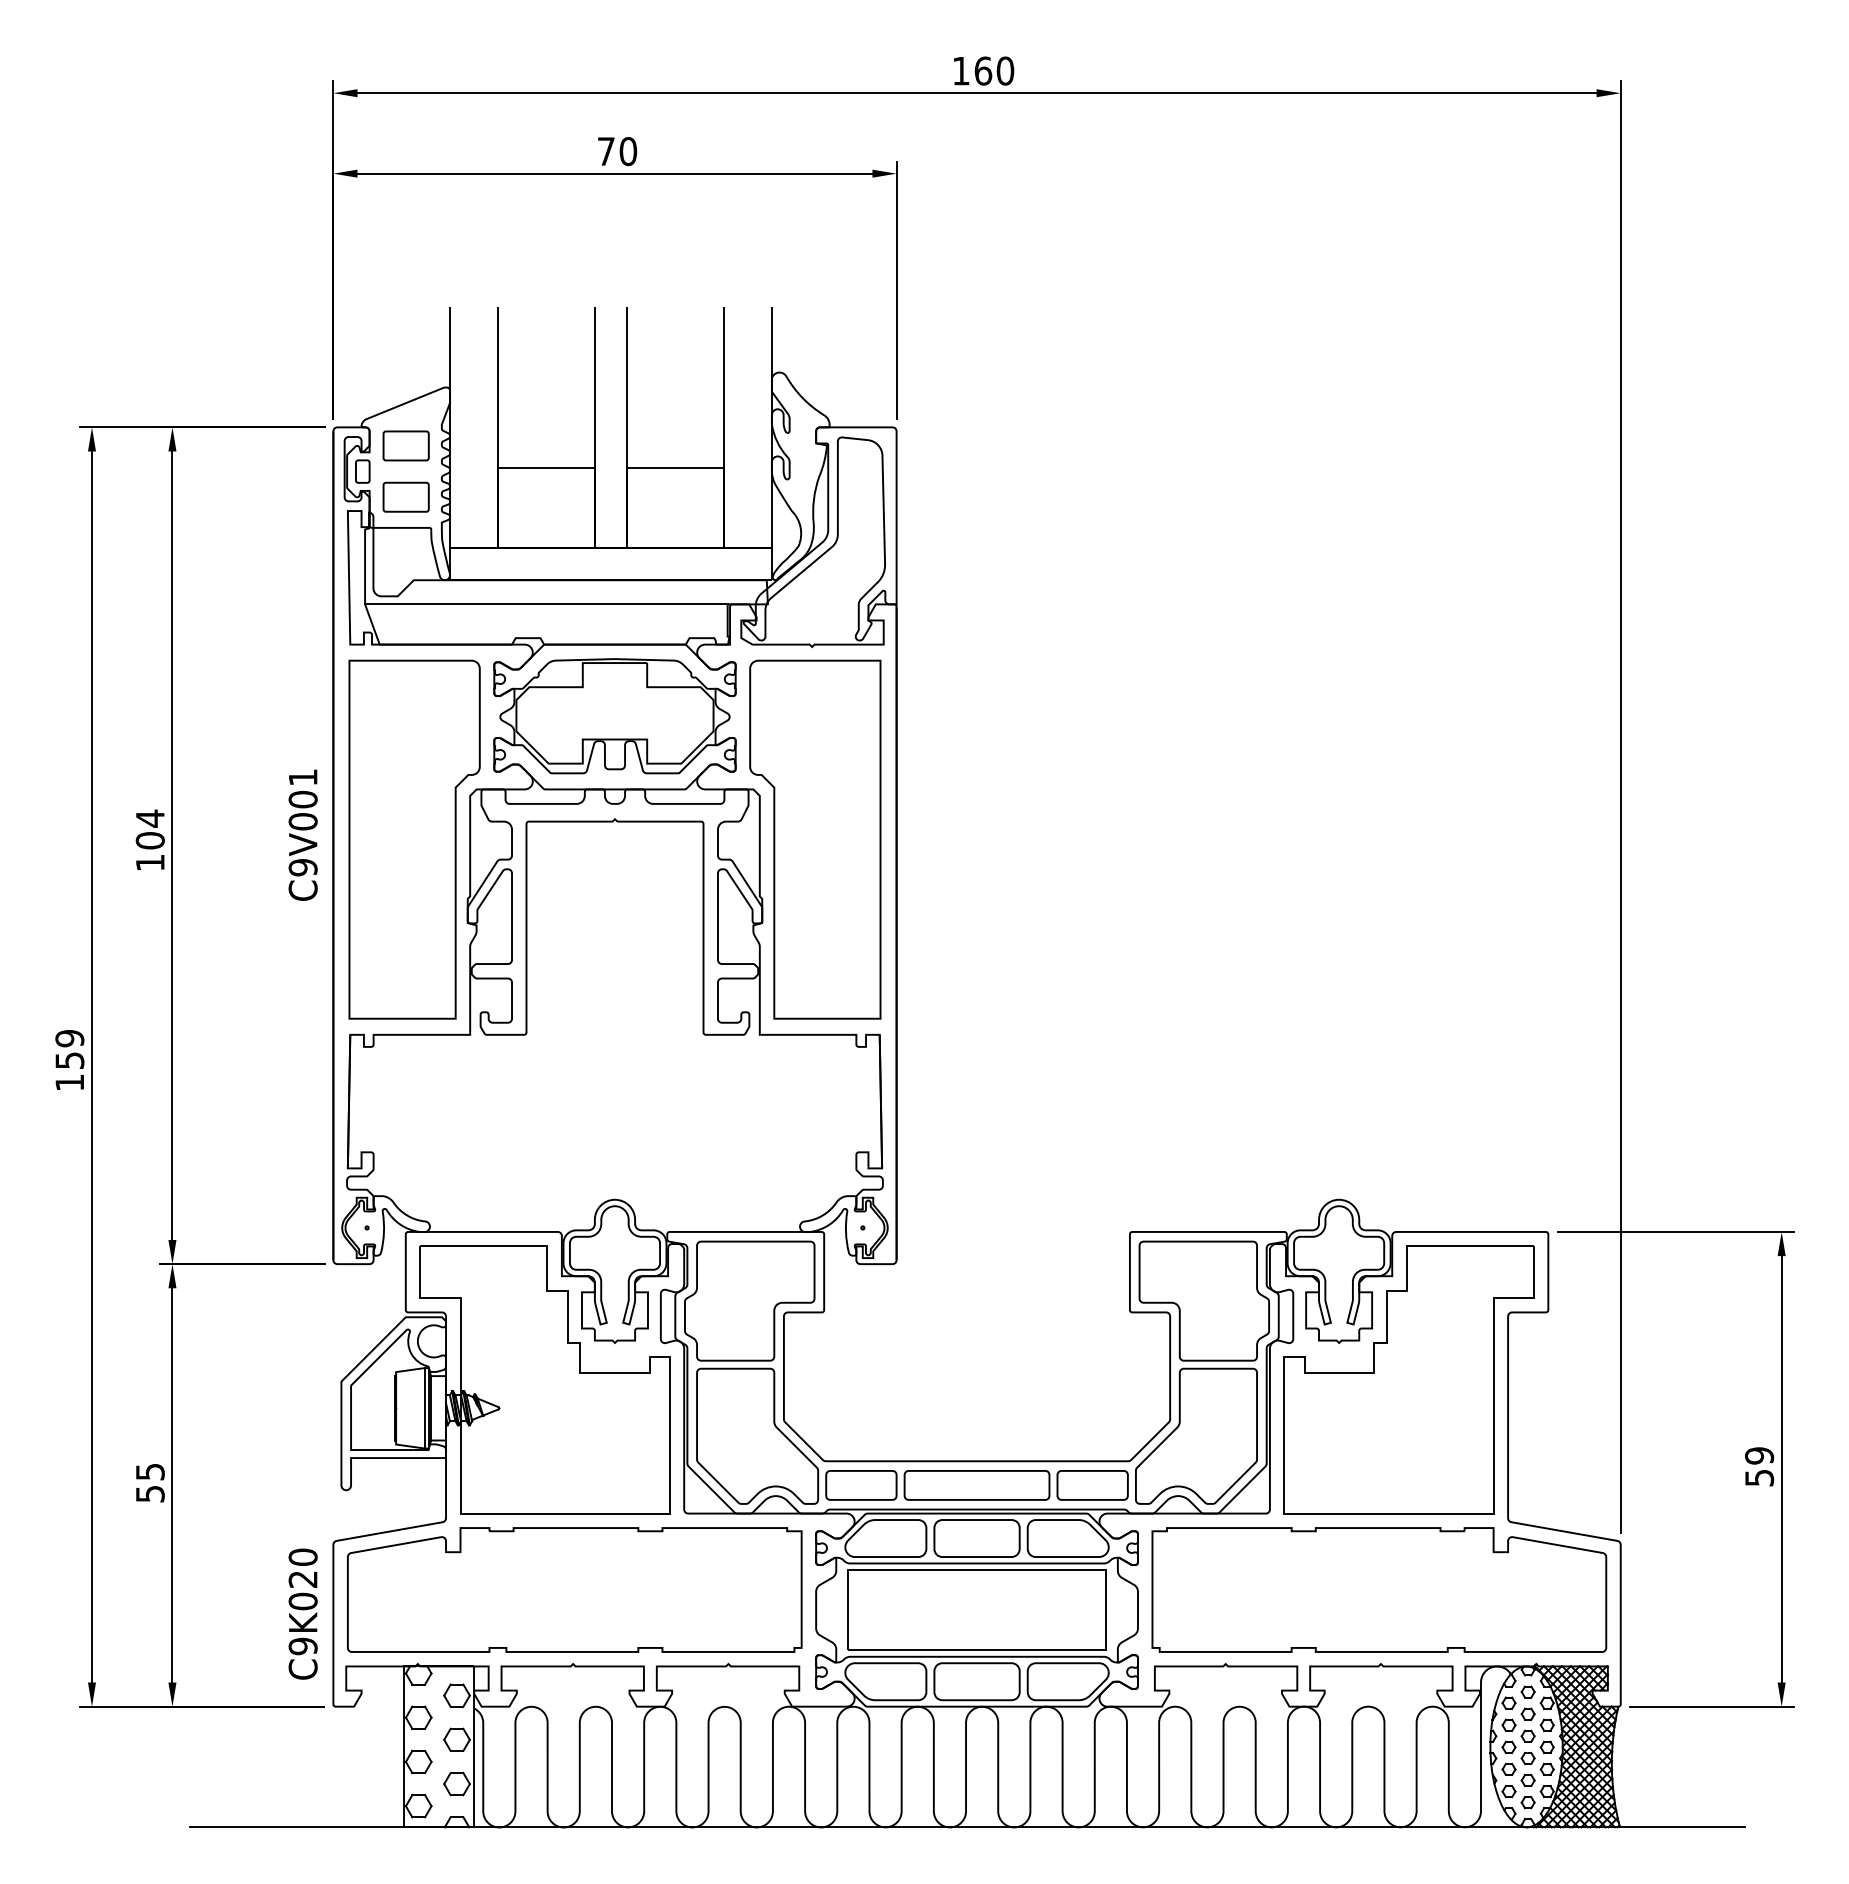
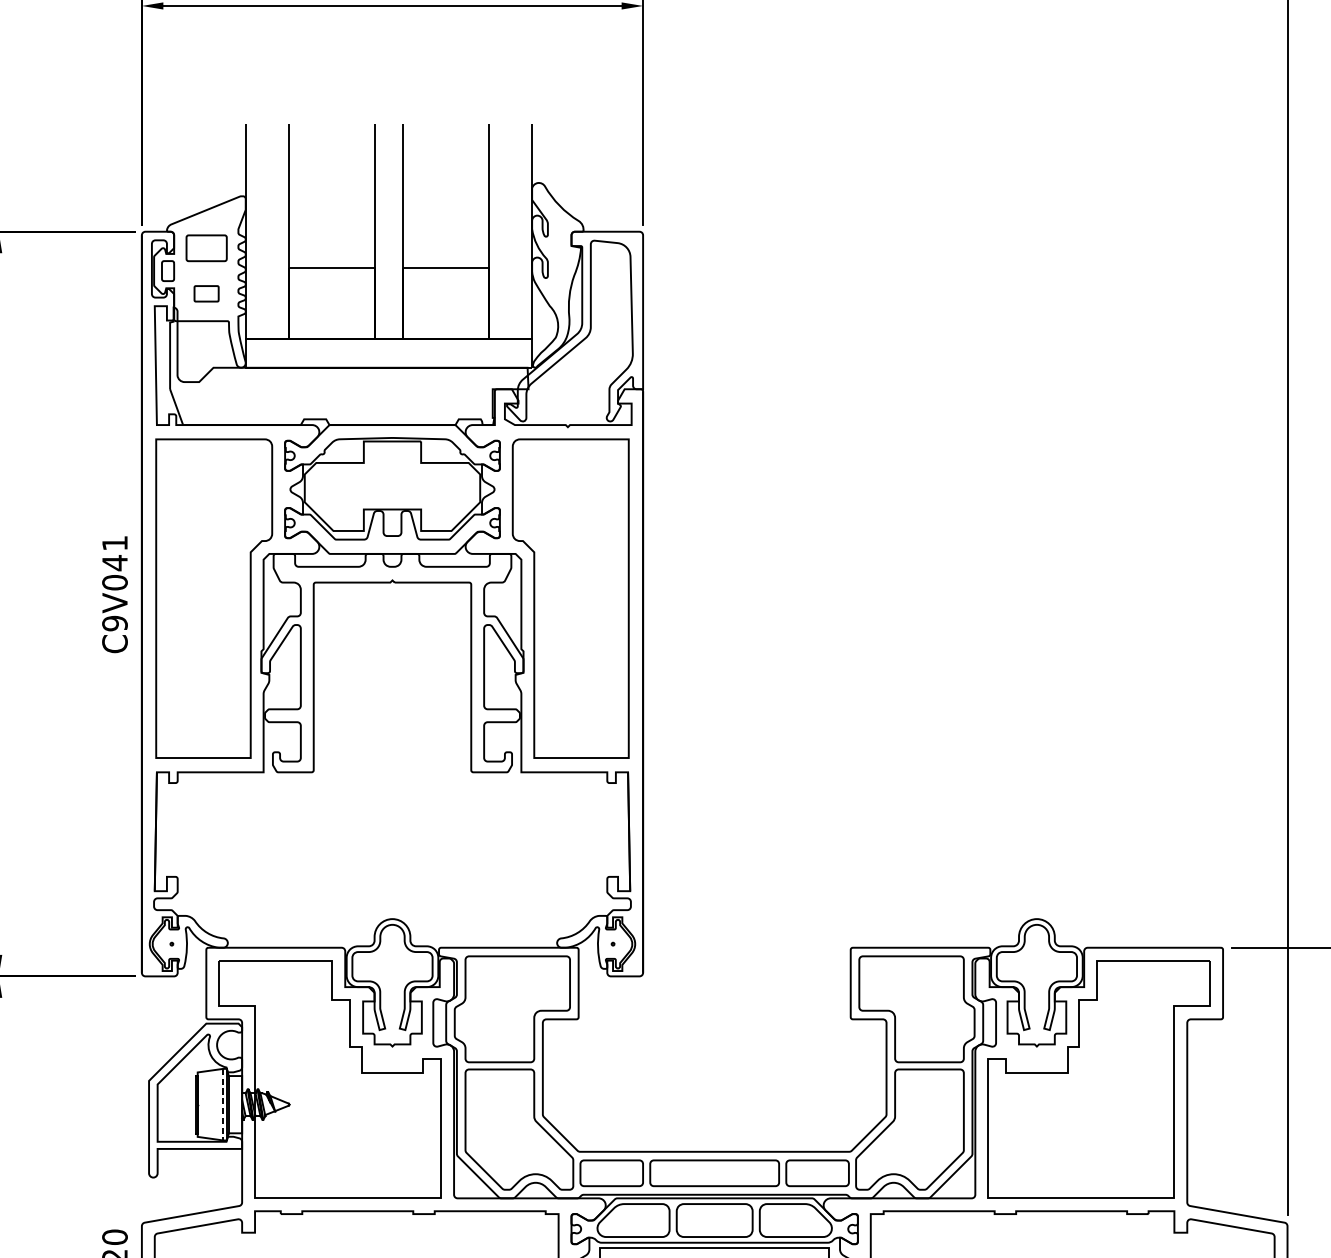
part: (405, 496) -> (206, 293), size x0.6
line: (546, 604) -> (331, 389), removed
text: (302, 799) -> (114, 562), C9V001 -> C9V041
line: (424, 1408) -> (222, 1104), solid -> dashed

